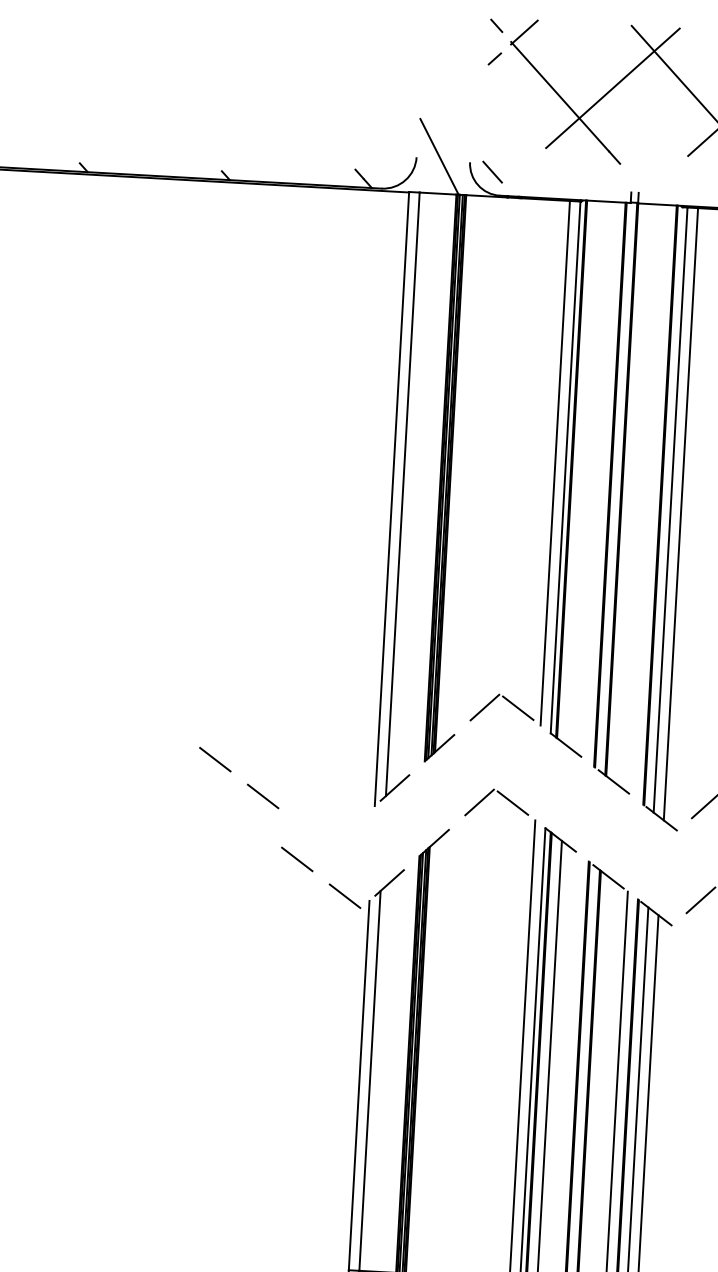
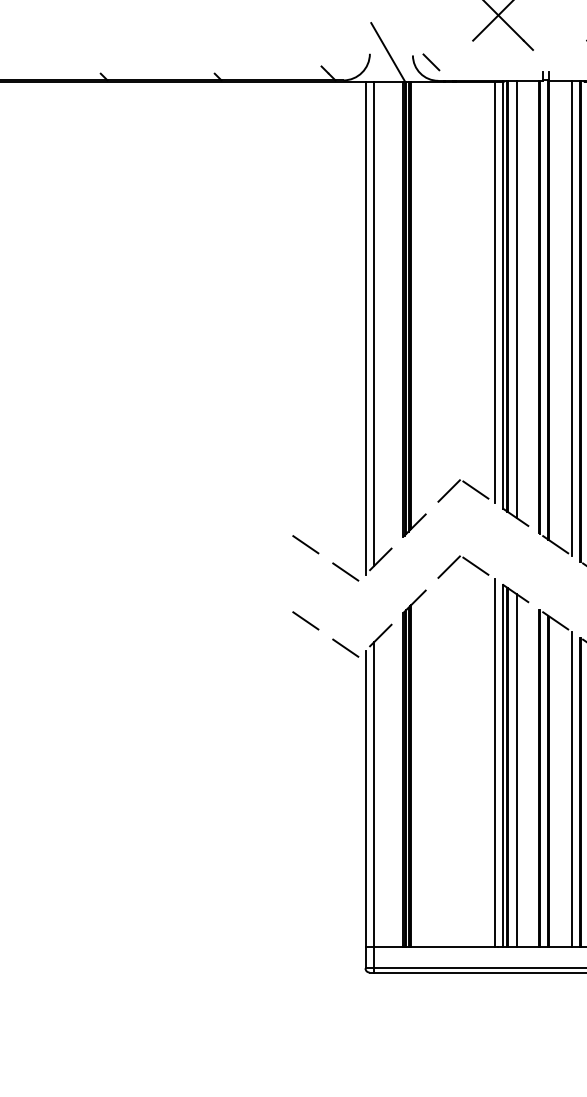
line: (582, 473) -> (516, 299), added
line: (649, 499) -> (571, 317), added
line: (231, 771) -> (319, 553), moved

